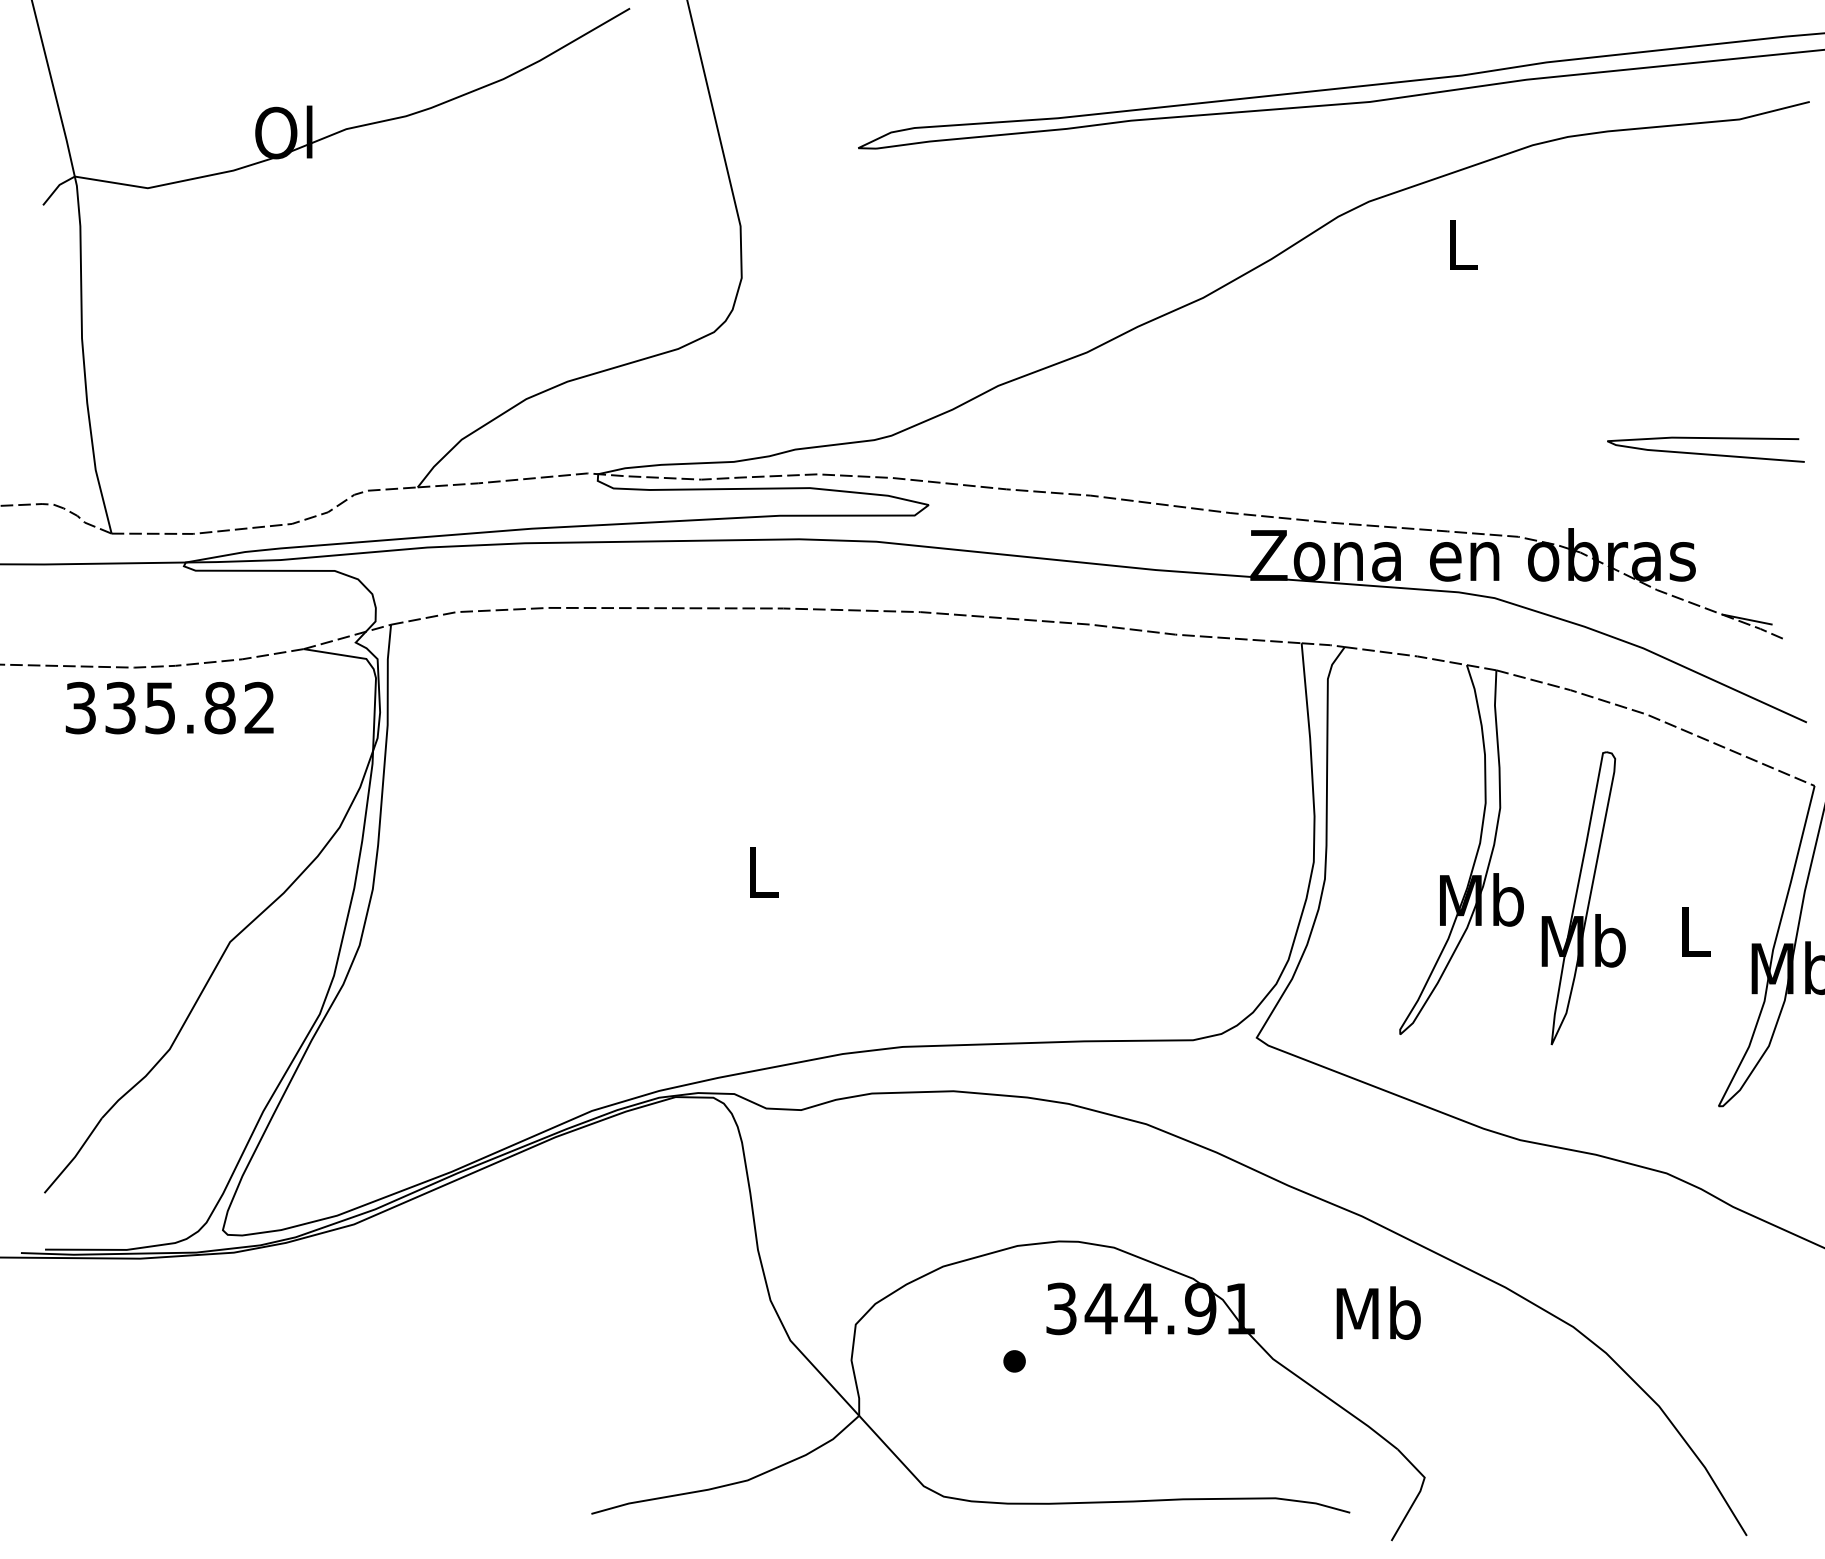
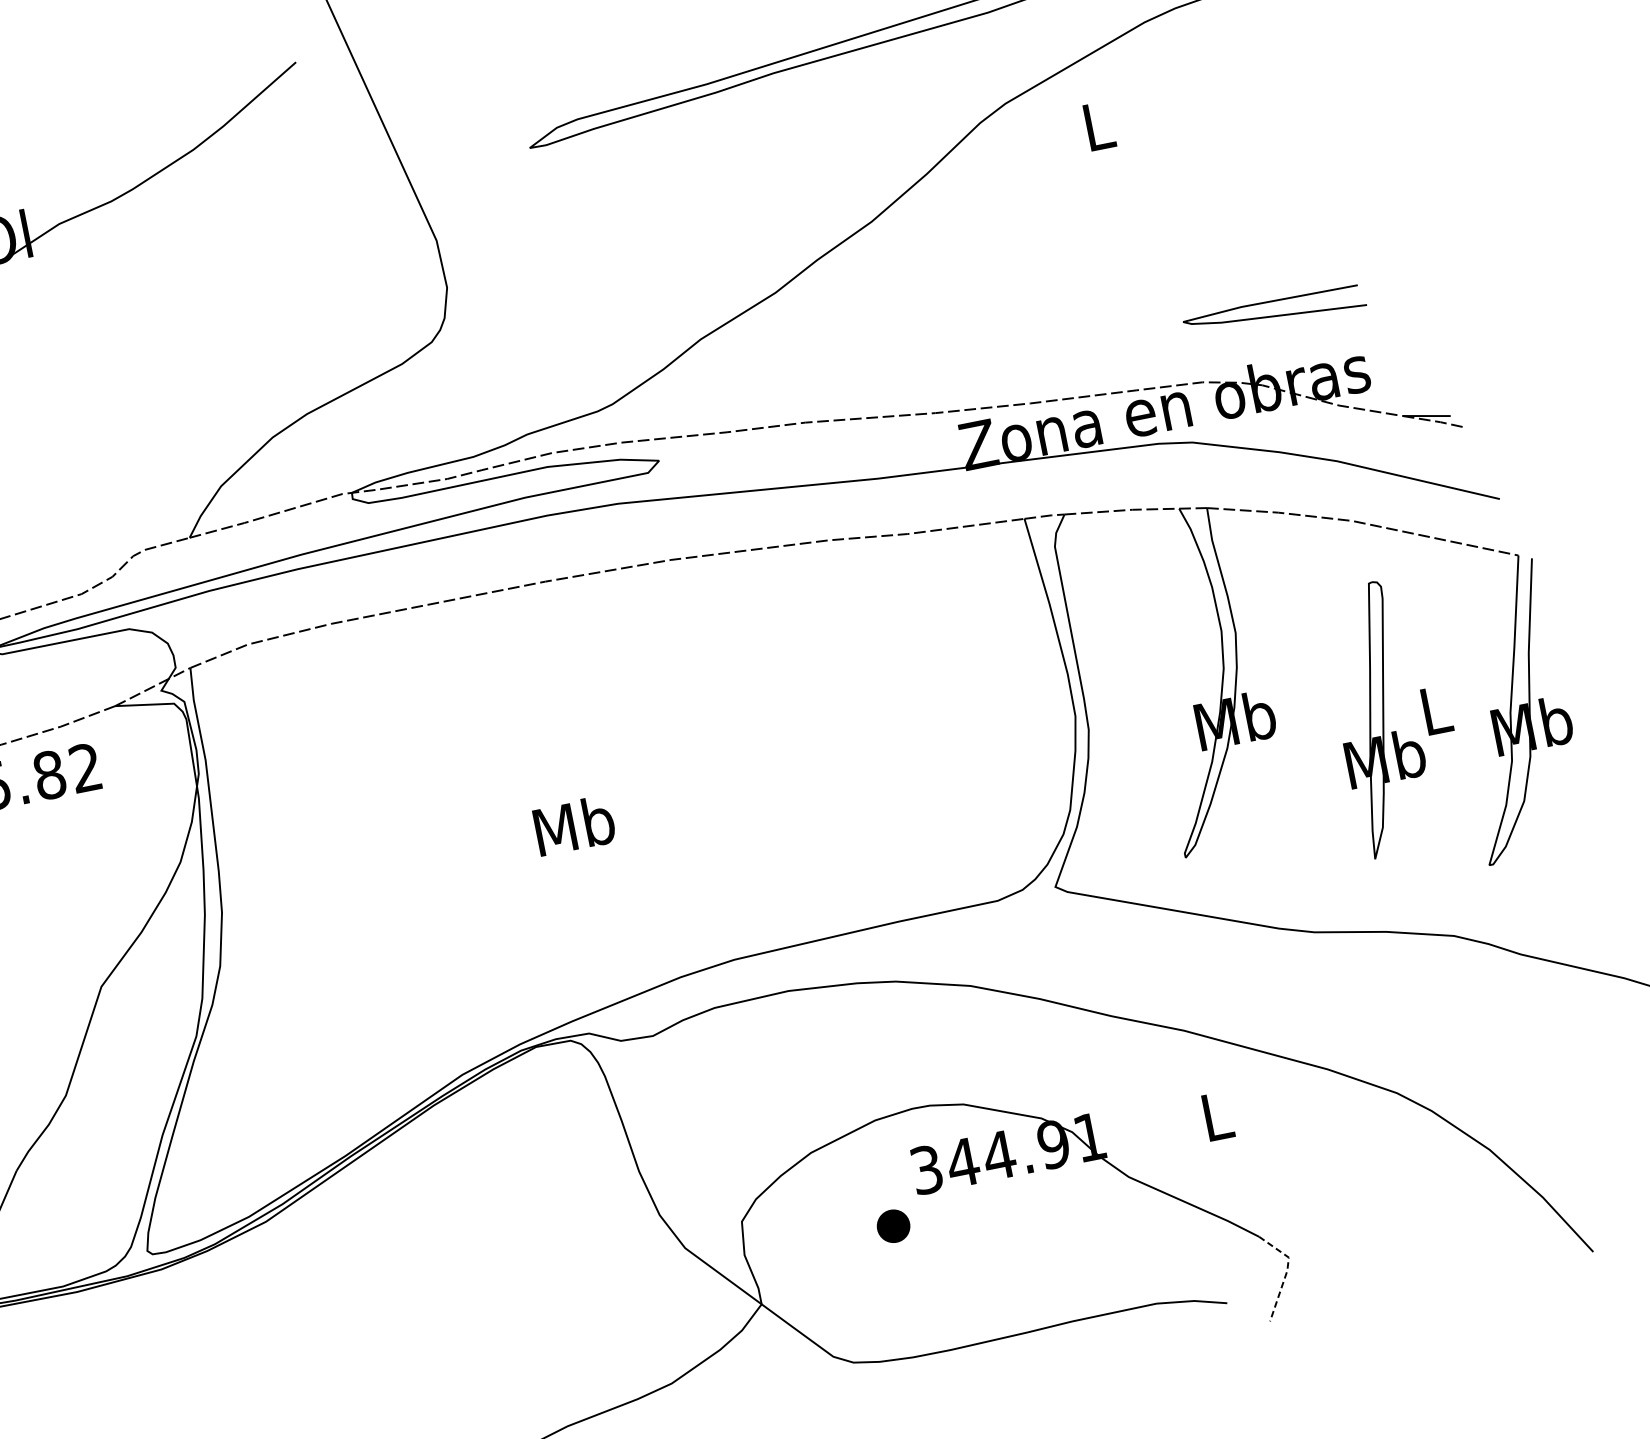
curve: (1705, 453) -> (1274, 315), moved
text: (762, 871) -> (574, 825), L -> Mb
part: (1583, 898) -> (1377, 719), moved
text: (1378, 1312) -> (1216, 1115), Mb -> L
part: (1014, 1361) -> (893, 1226), size x1.6
line: (1419, 1491) -> (1286, 1271), solid -> dashed

